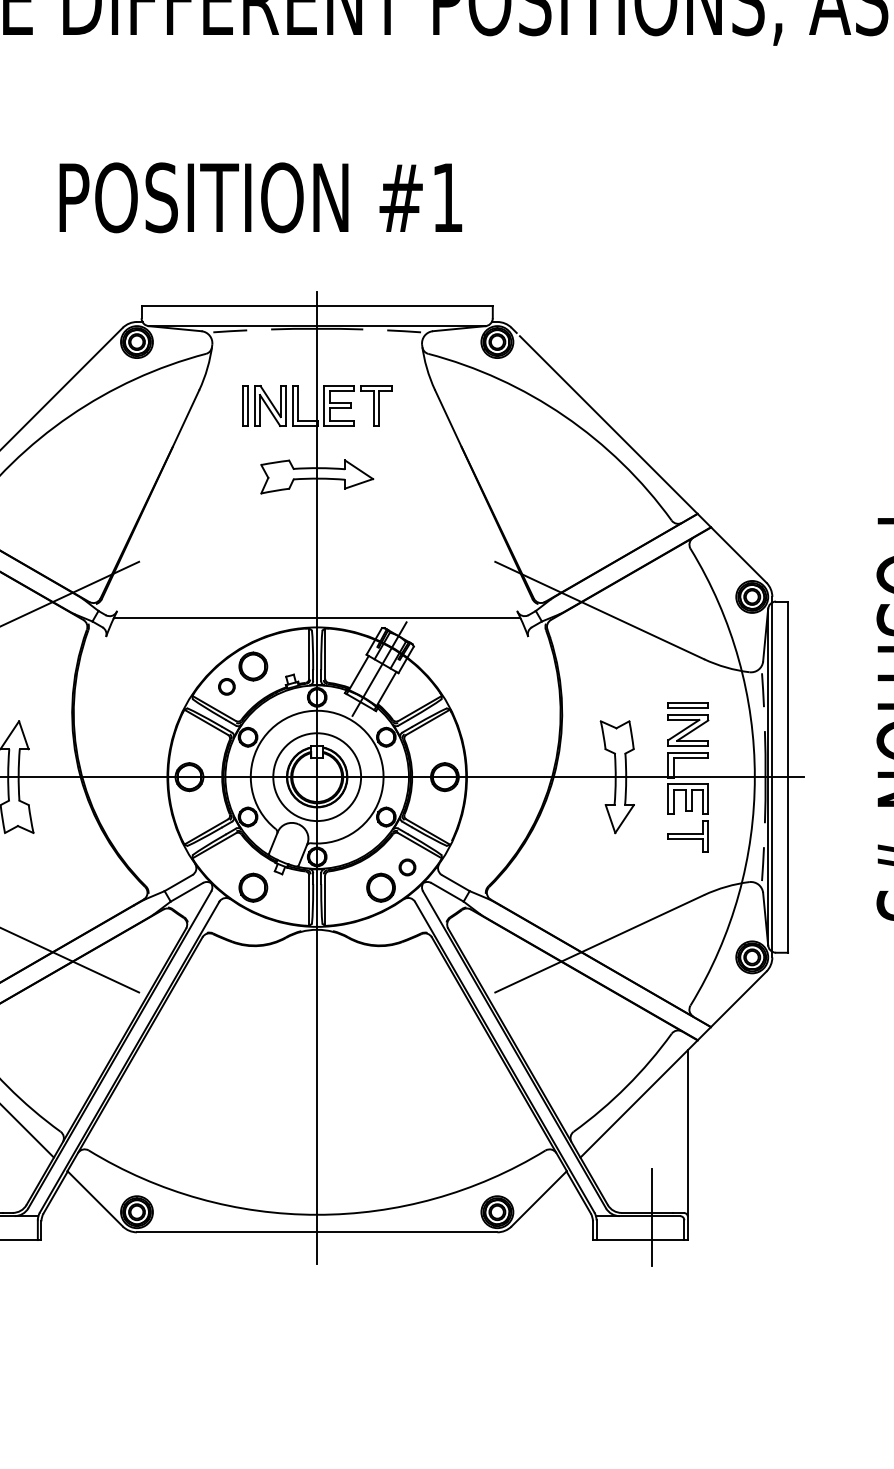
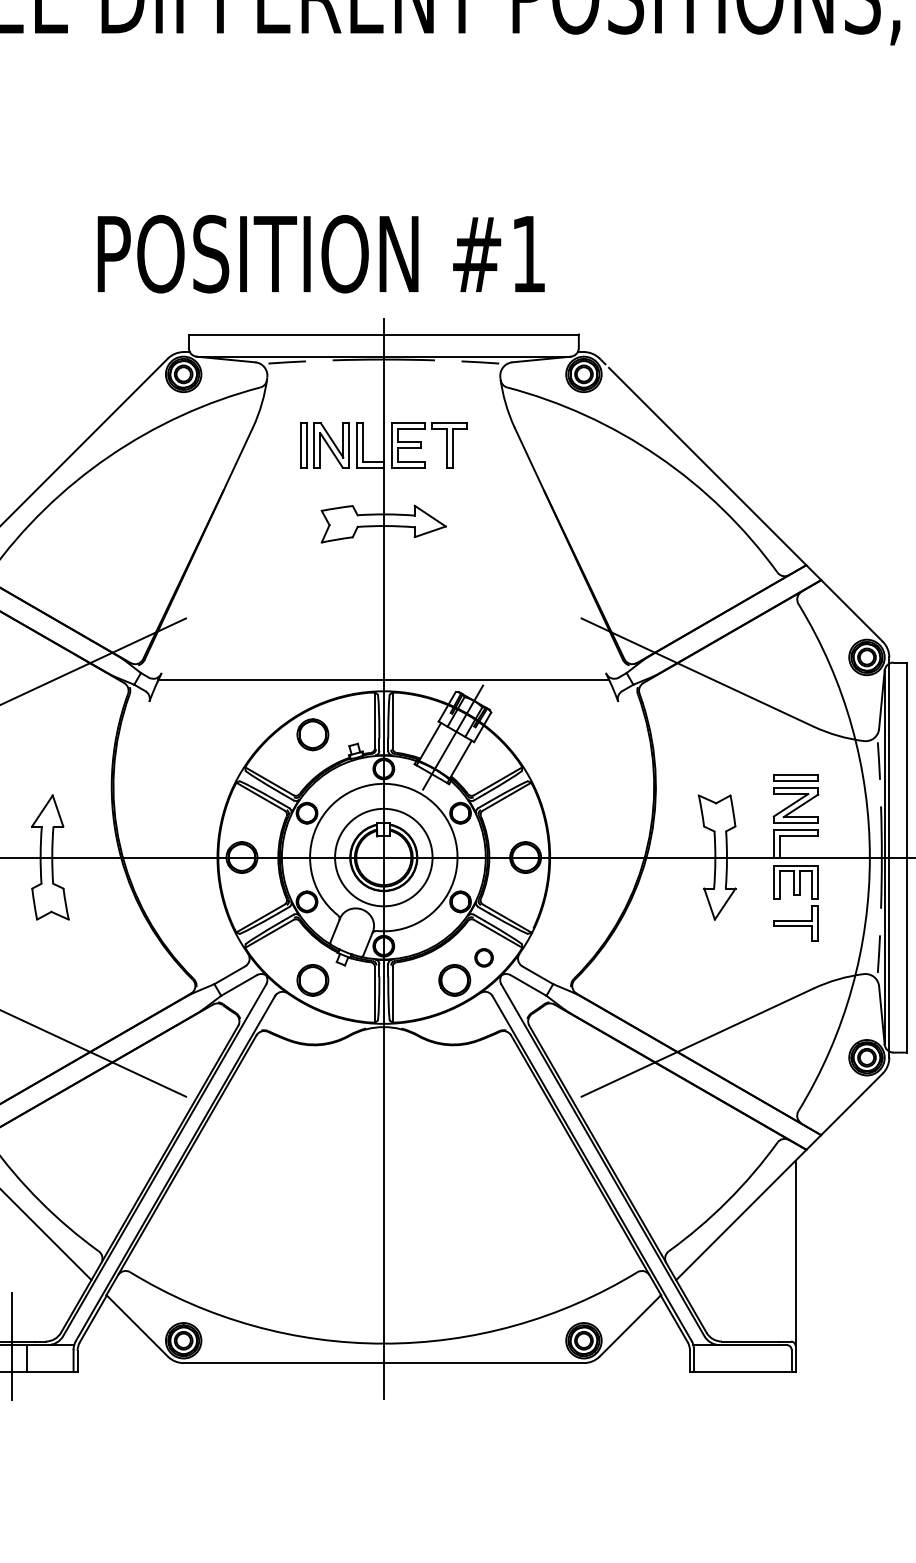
text: (260, 197) -> (320, 253), moved
circle: (226, 686) -> (283, 756), removed
line: (652, 1217) -> (756, 1346), removed

